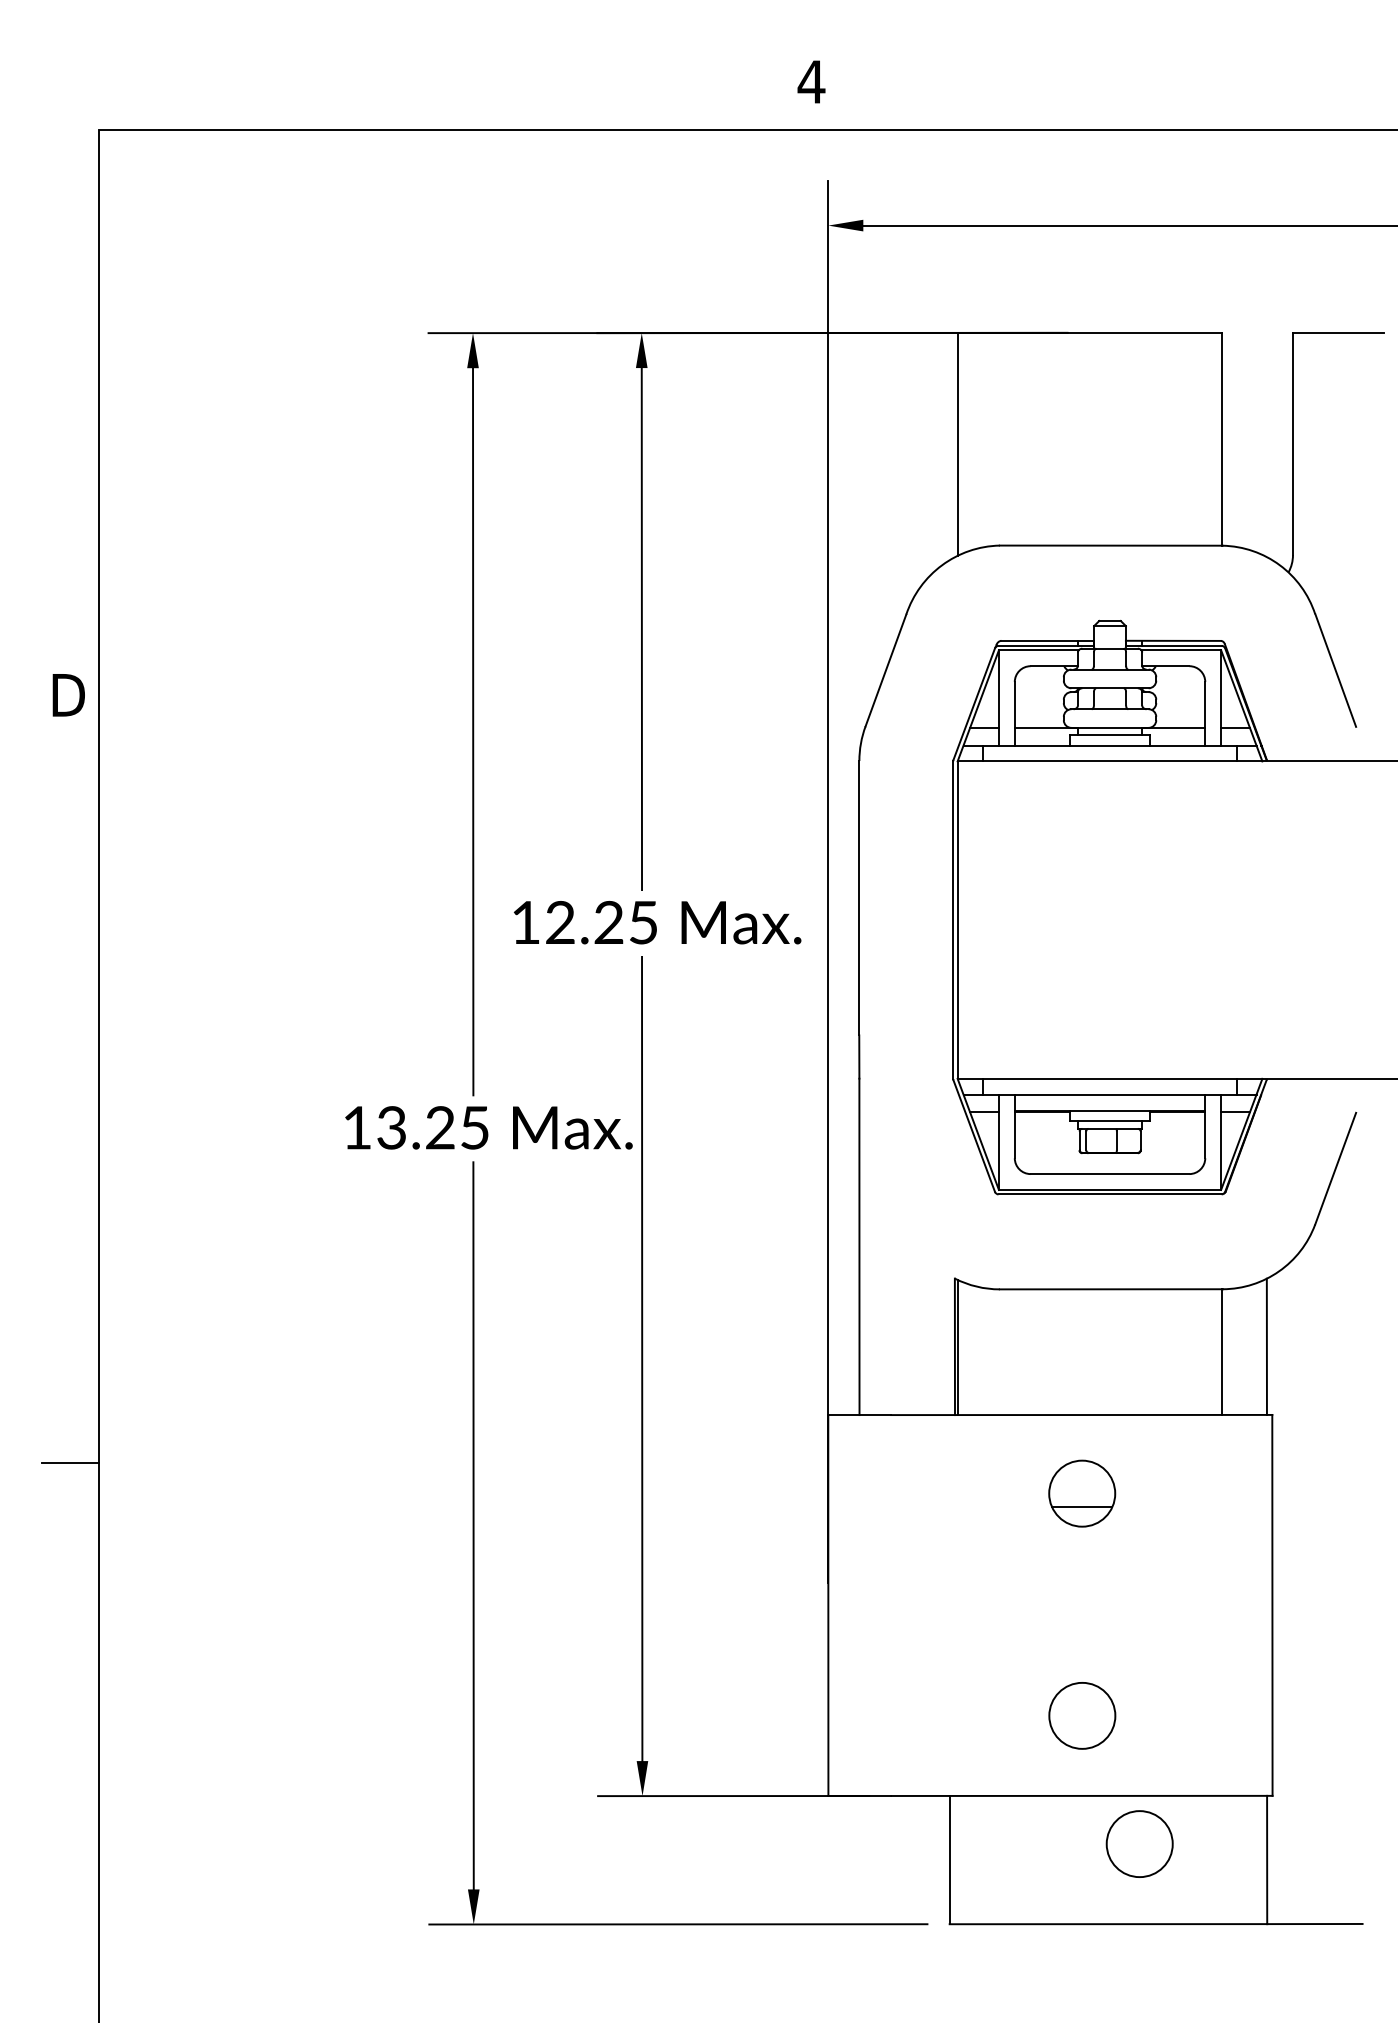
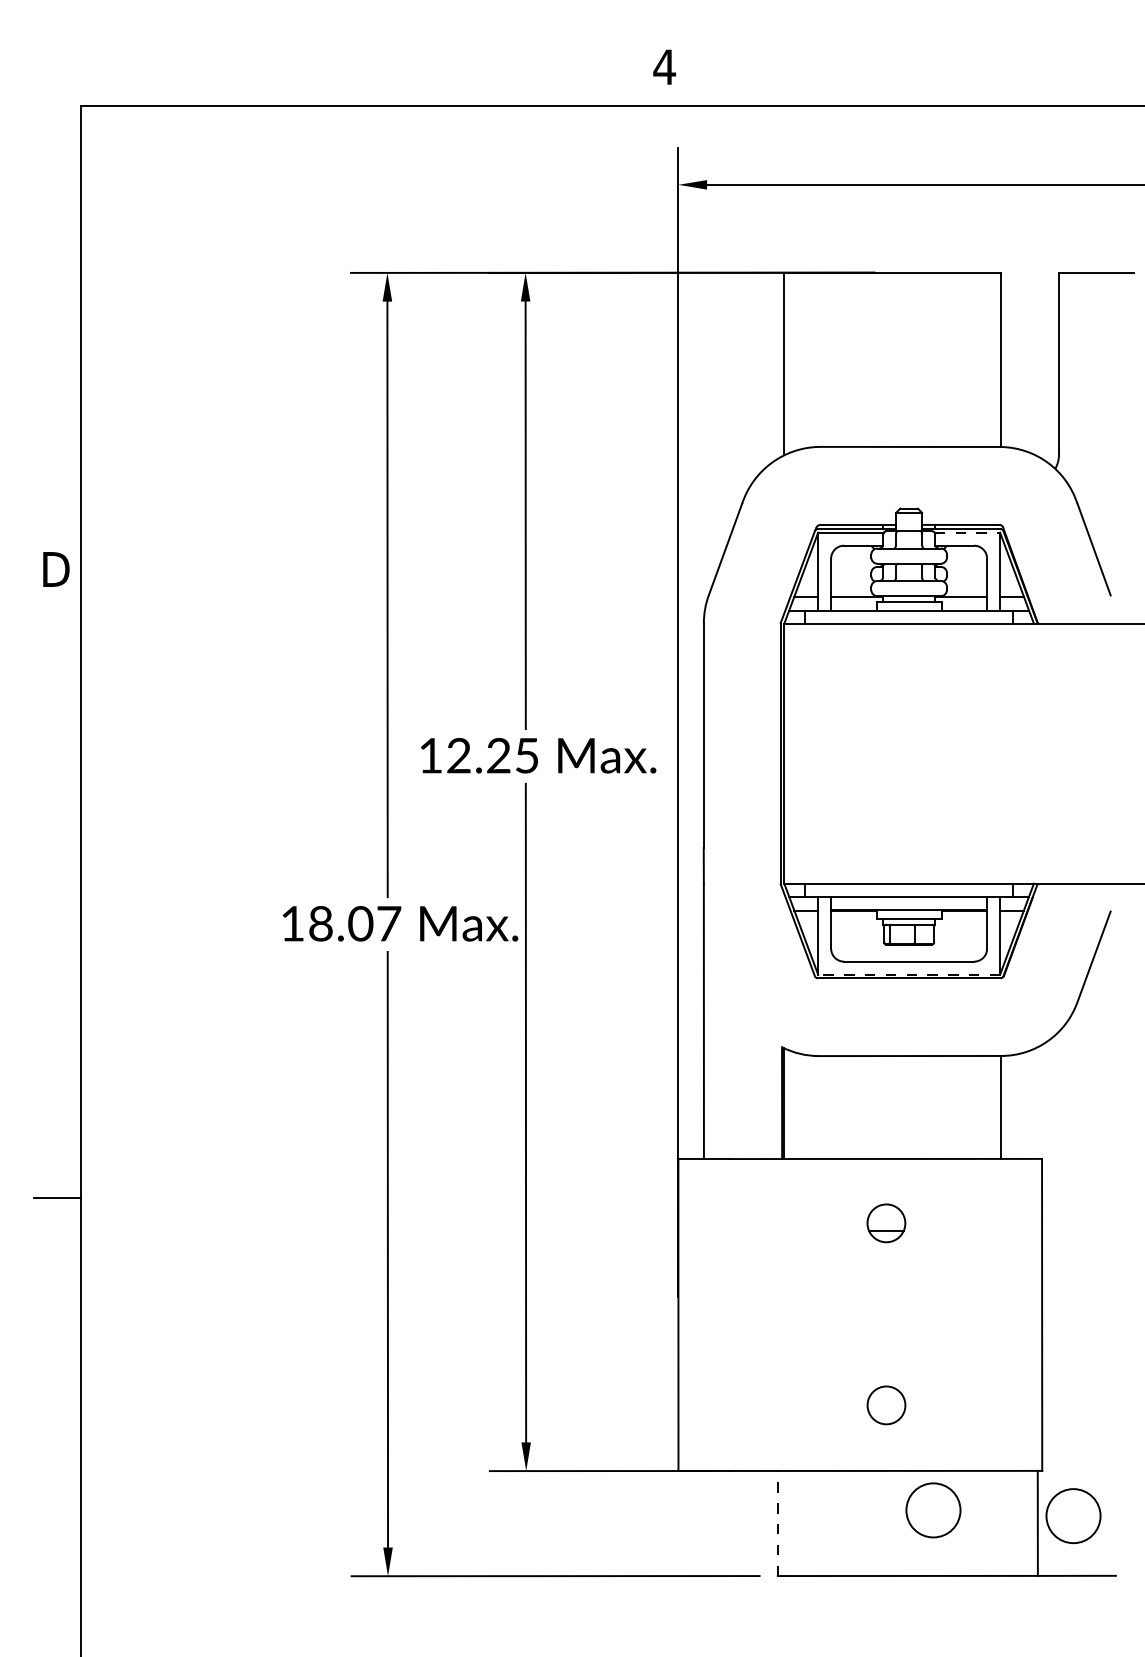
line: (1181, 650) -> (967, 532), solid -> dashed
text: (433, 1127) -> (355, 923), 13.25 -> 18.07
line: (1109, 1189) -> (908, 974), solid -> dashed
line: (1266, 1346) -> (1037, 1102), removed
part: (1082, 1493) -> (886, 1223), size x0.7
circle: (1082, 1715) -> (886, 1405), size x0.7
circle: (1310, 1850) -> (1073, 1515), added
line: (949, 1859) -> (777, 1523), solid -> dashed

